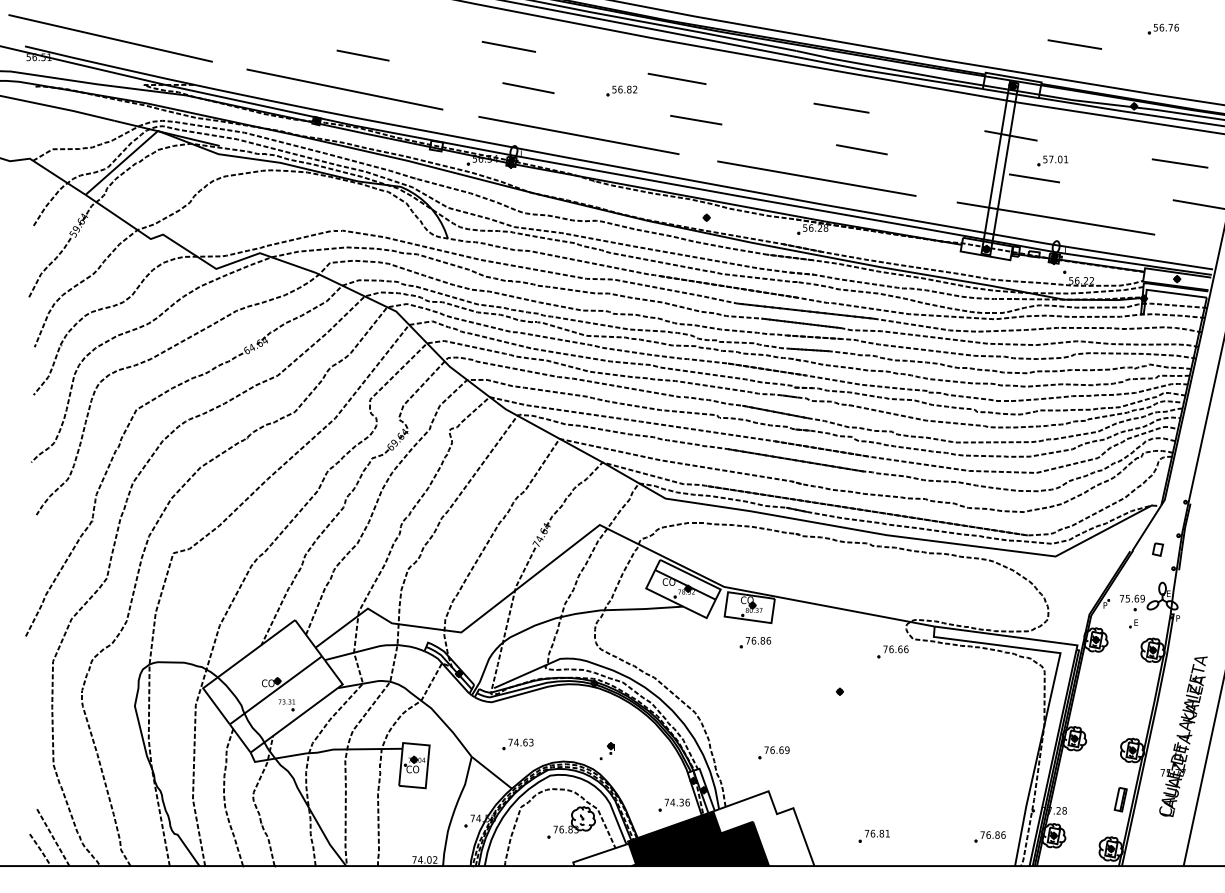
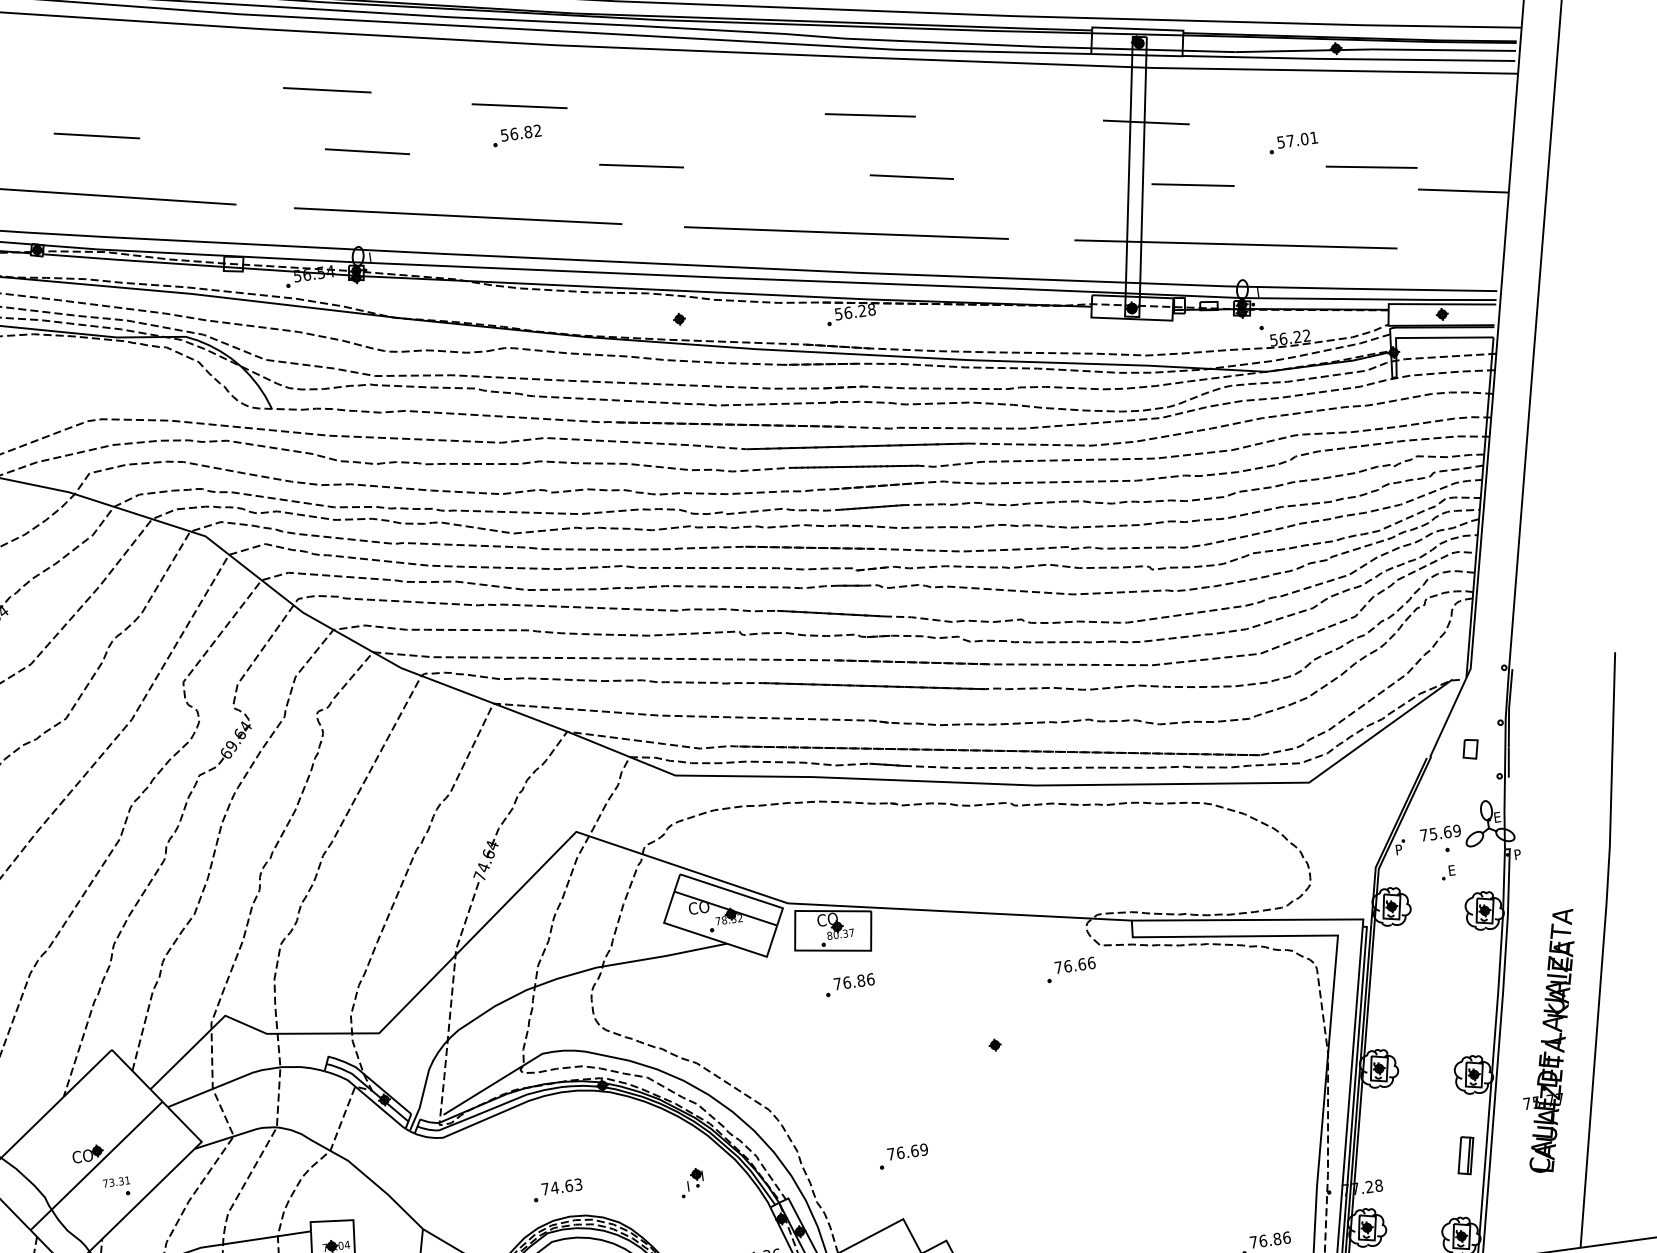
line: (676, 78) -> (518, 105), moved
part: (1052, 160) -> (1292, 142), moved
line: (1179, 163) -> (1370, 167), moved
part: (517, 744) -> (556, 1190), moved
part: (606, 751) -> (690, 1183), moved

